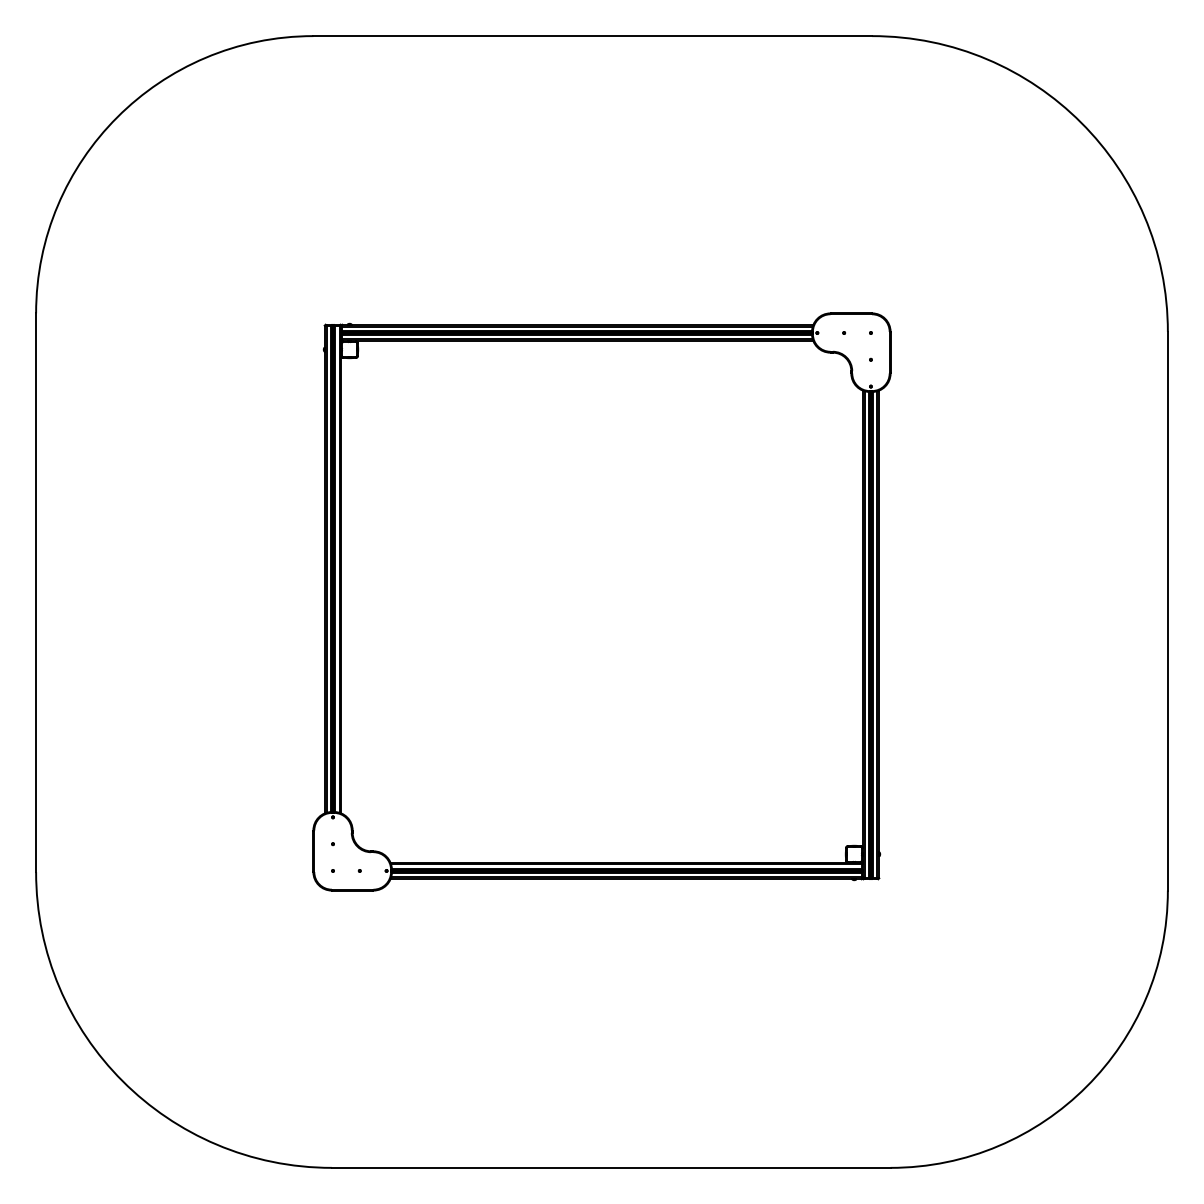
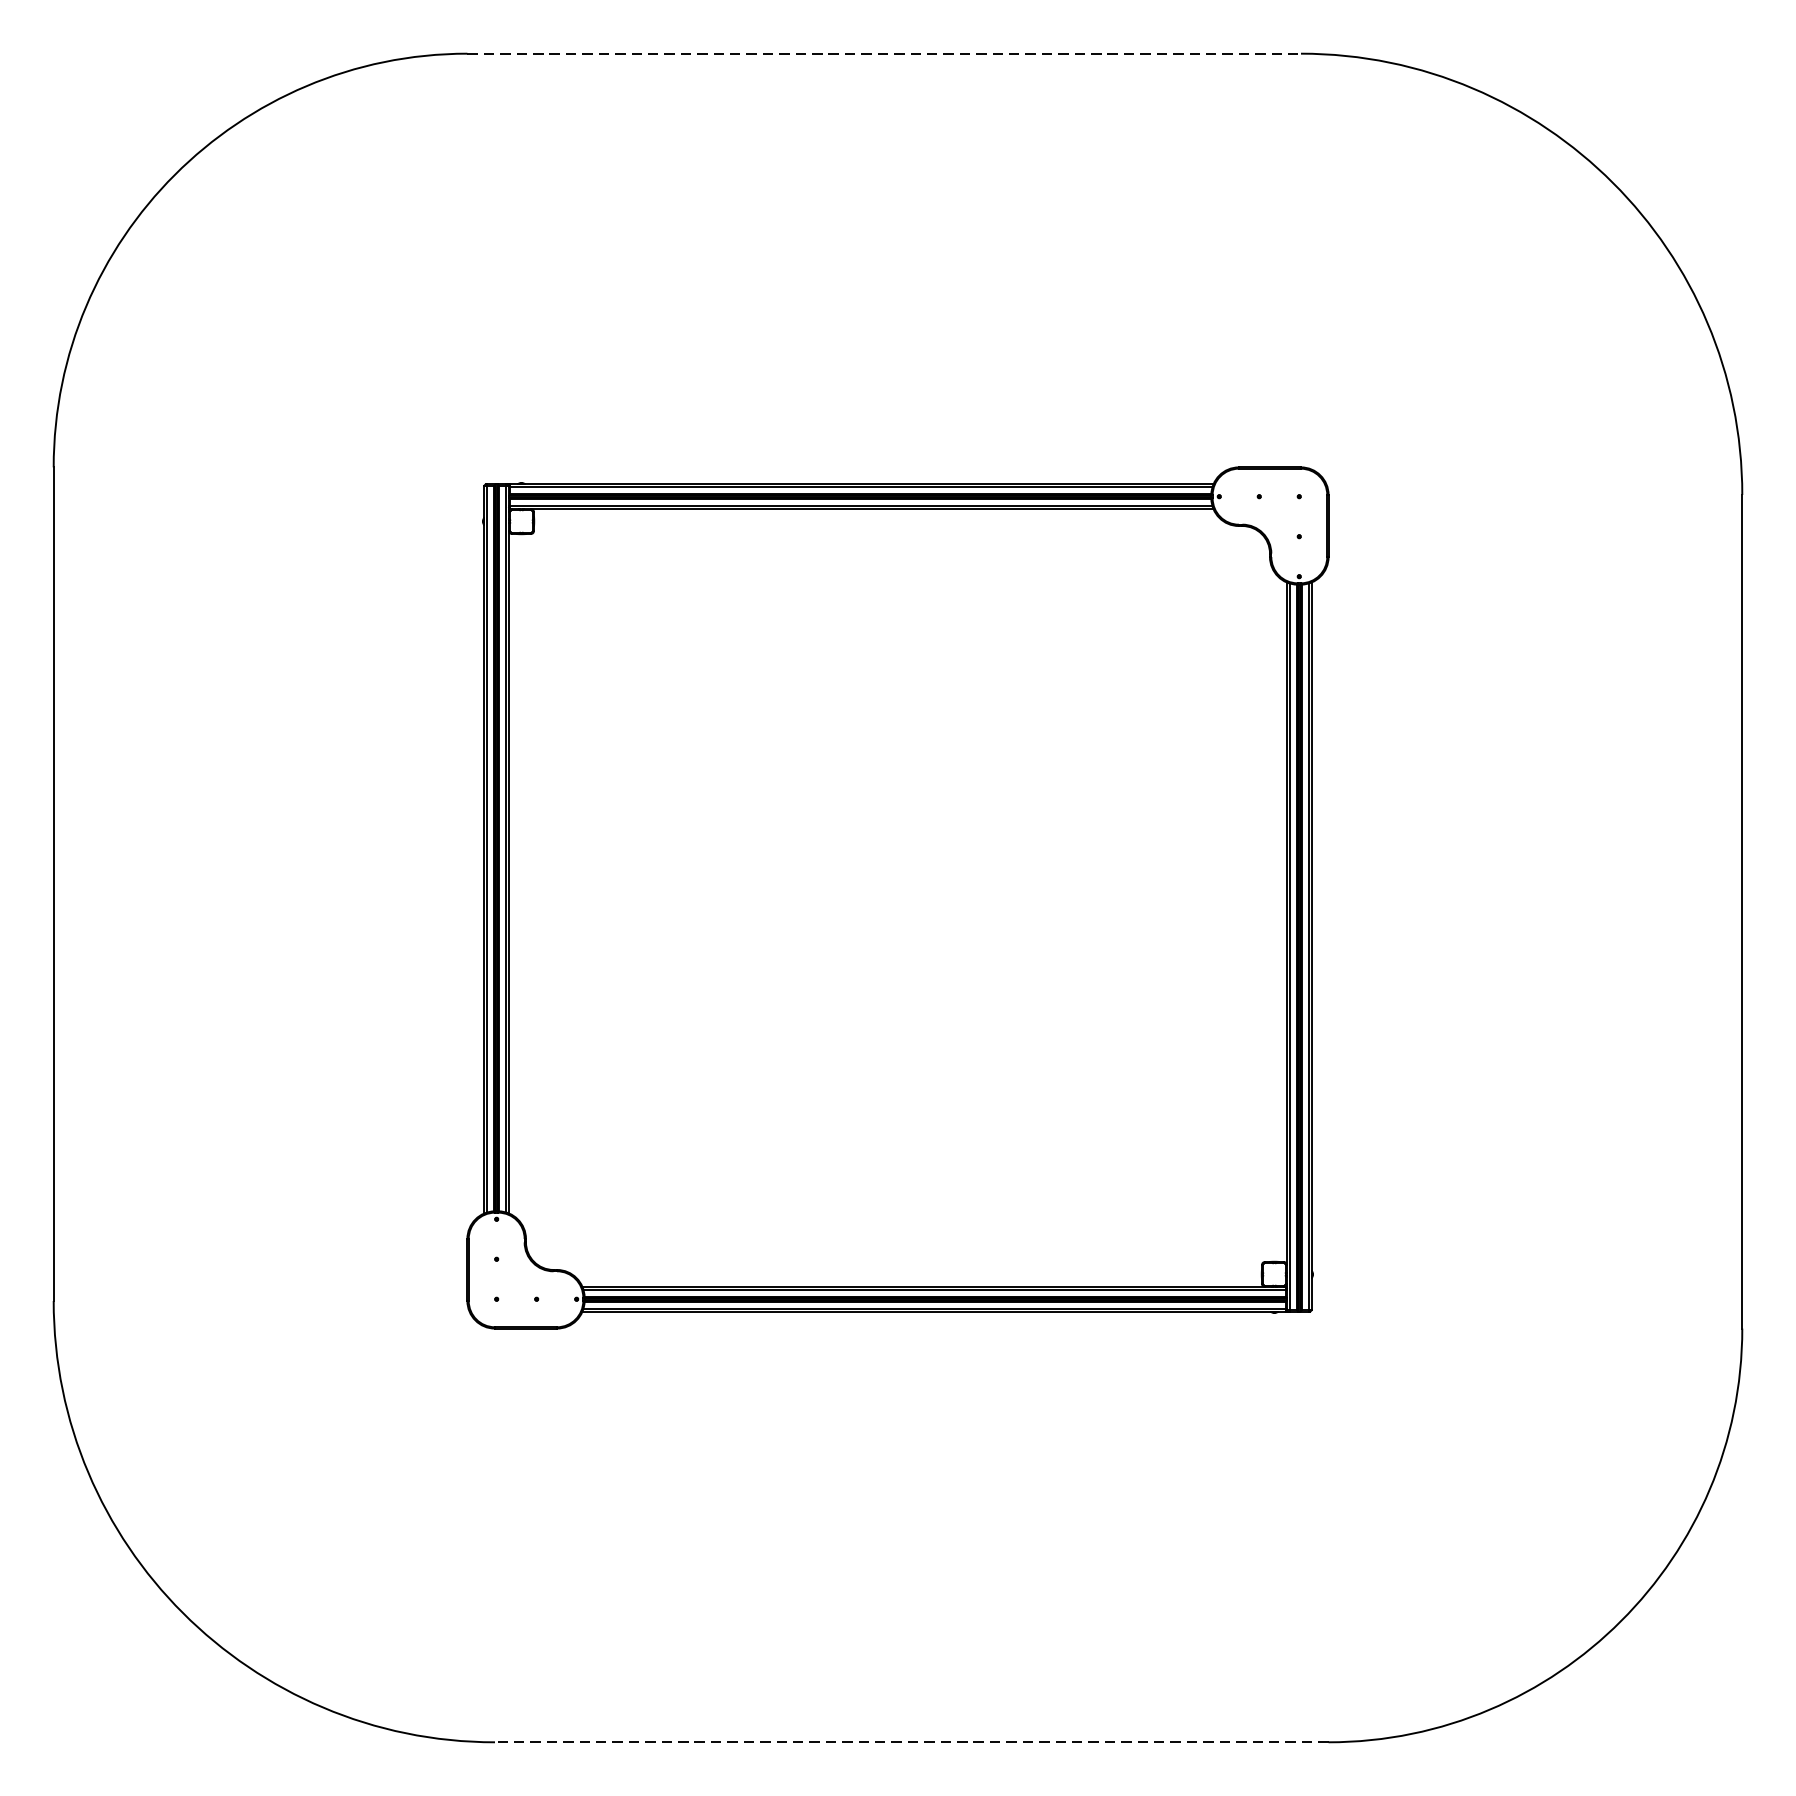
line: (593, 36) -> (885, 54), solid -> dashed
line: (610, 1167) -> (910, 1741), solid -> dashed

